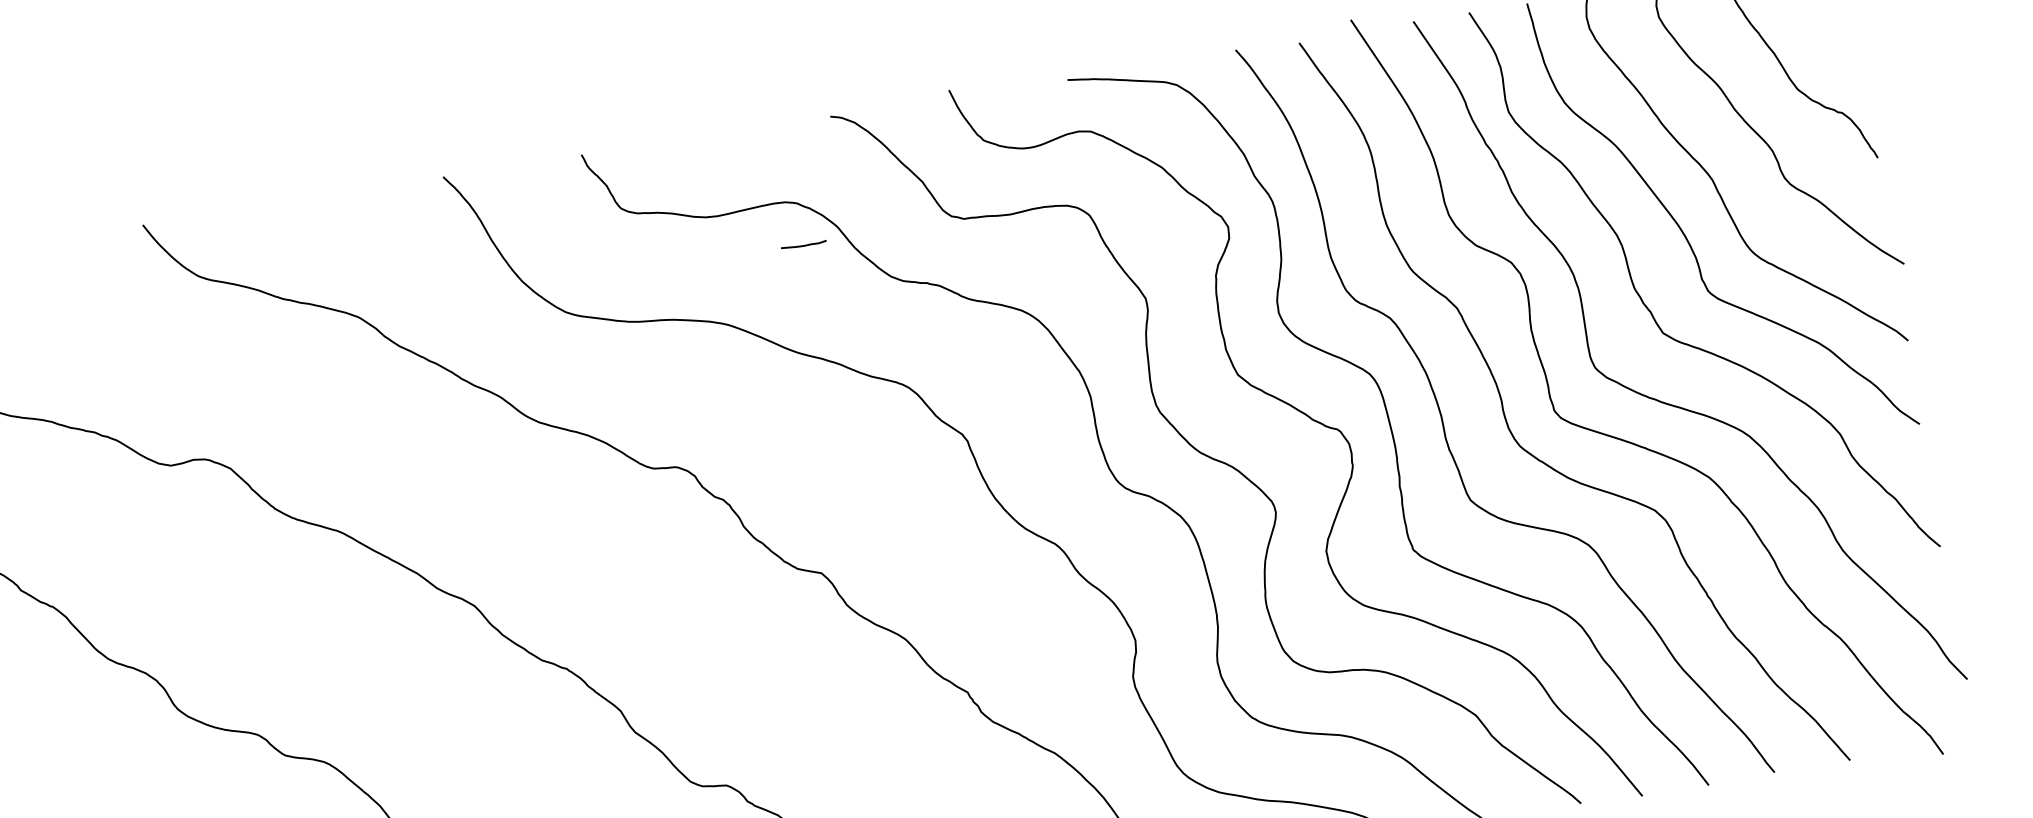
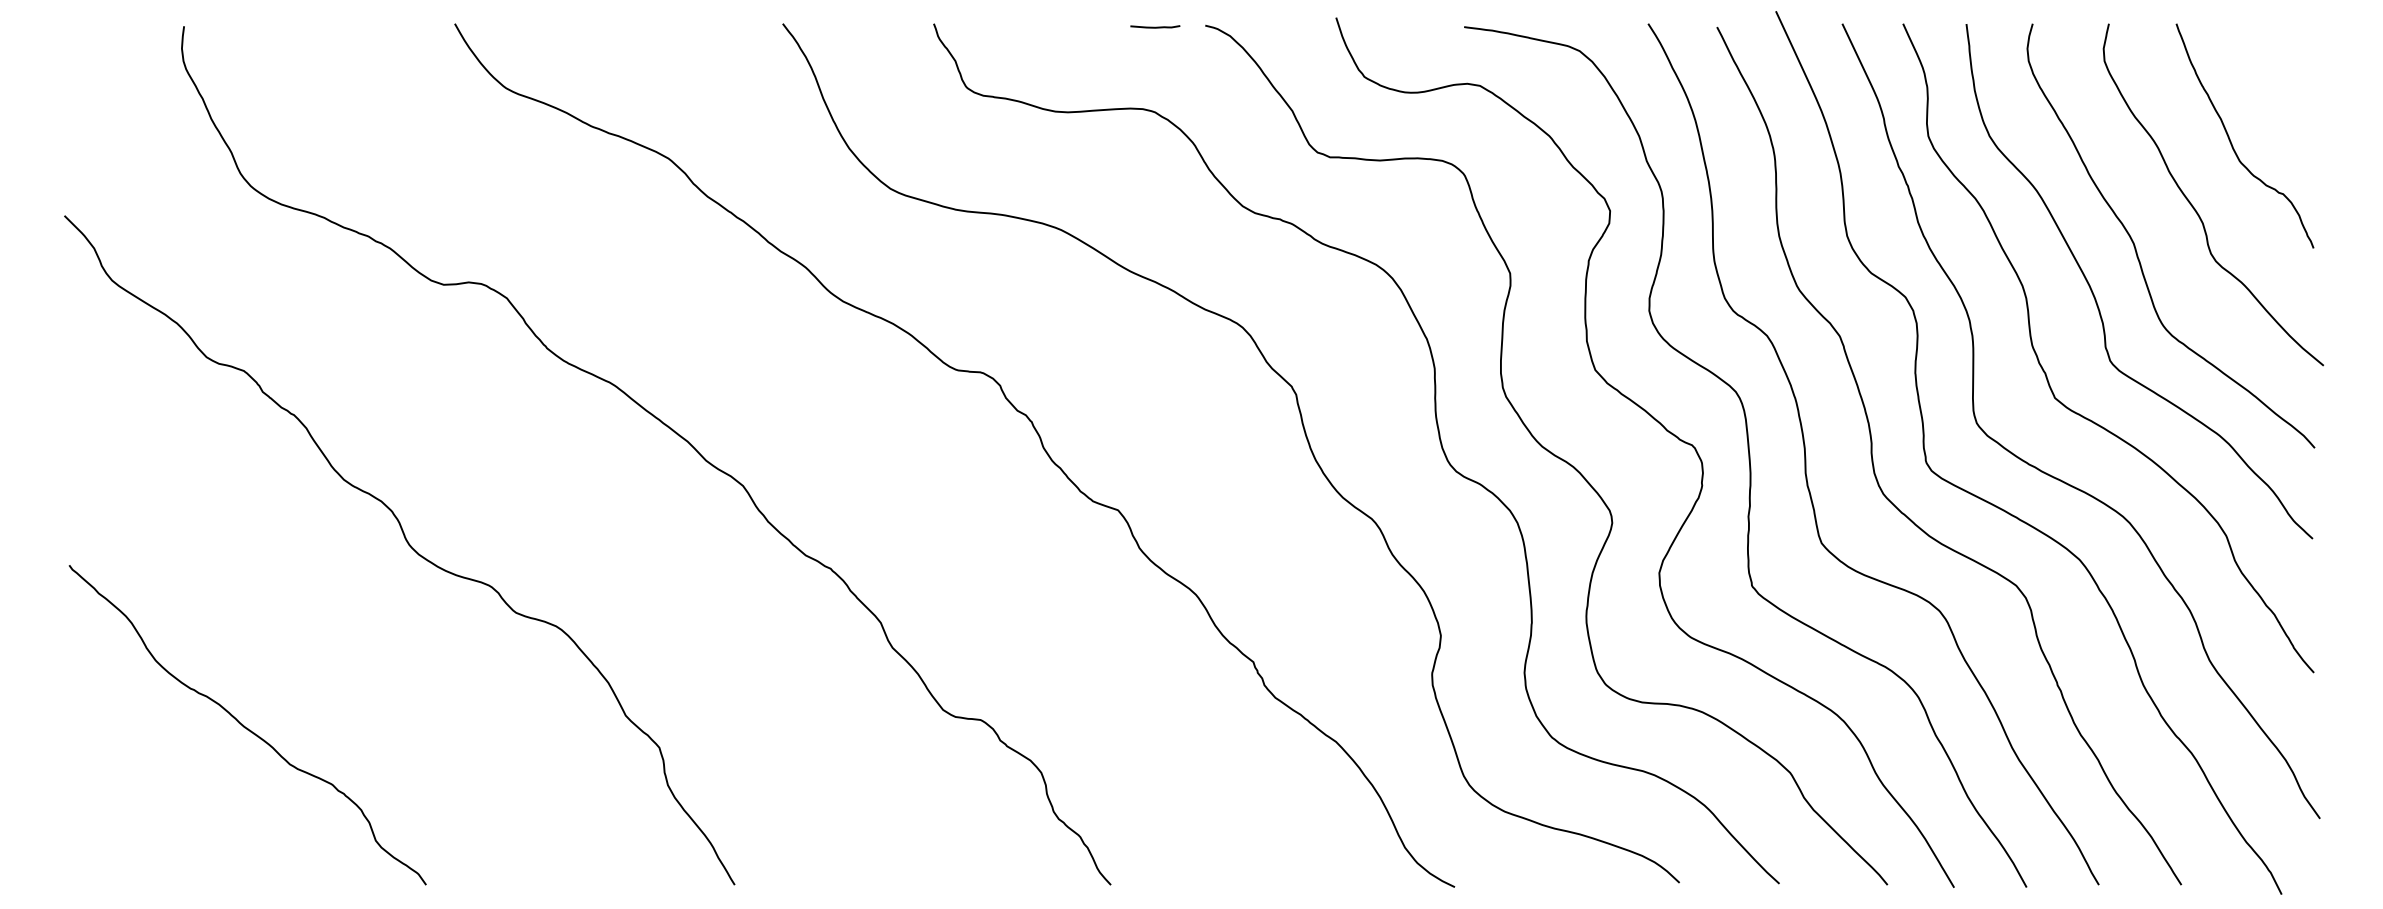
line: (804, 244) -> (1155, 26), moved

